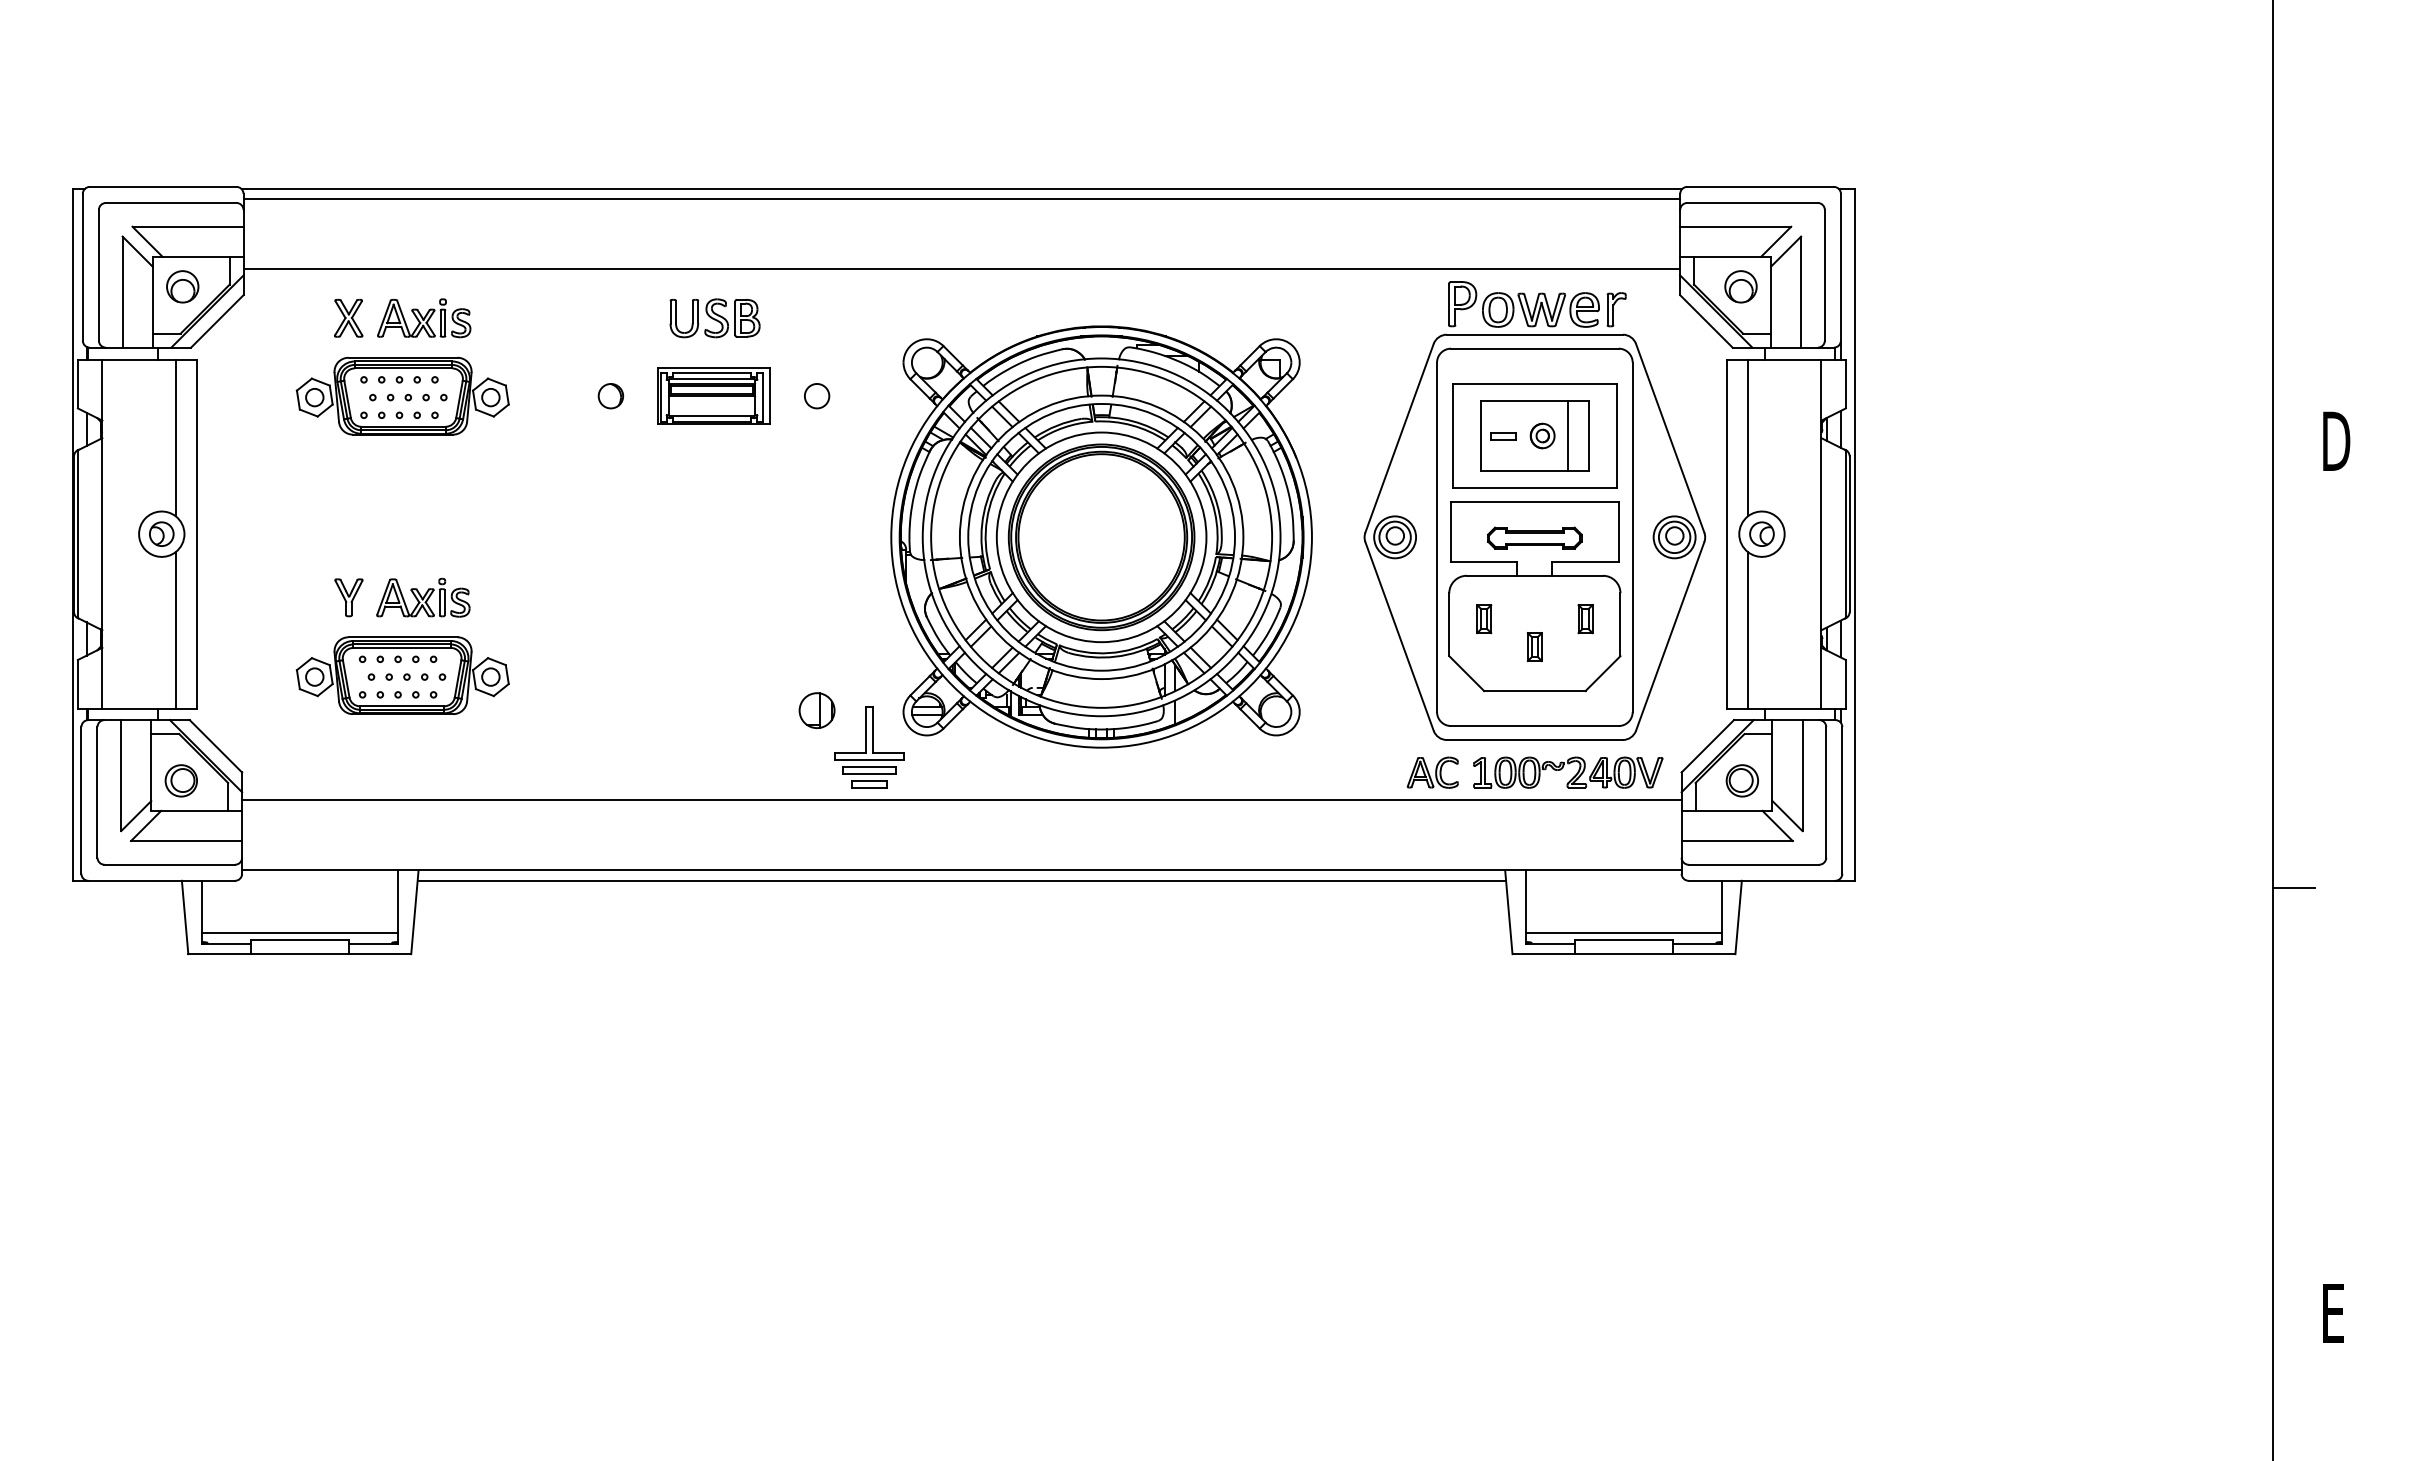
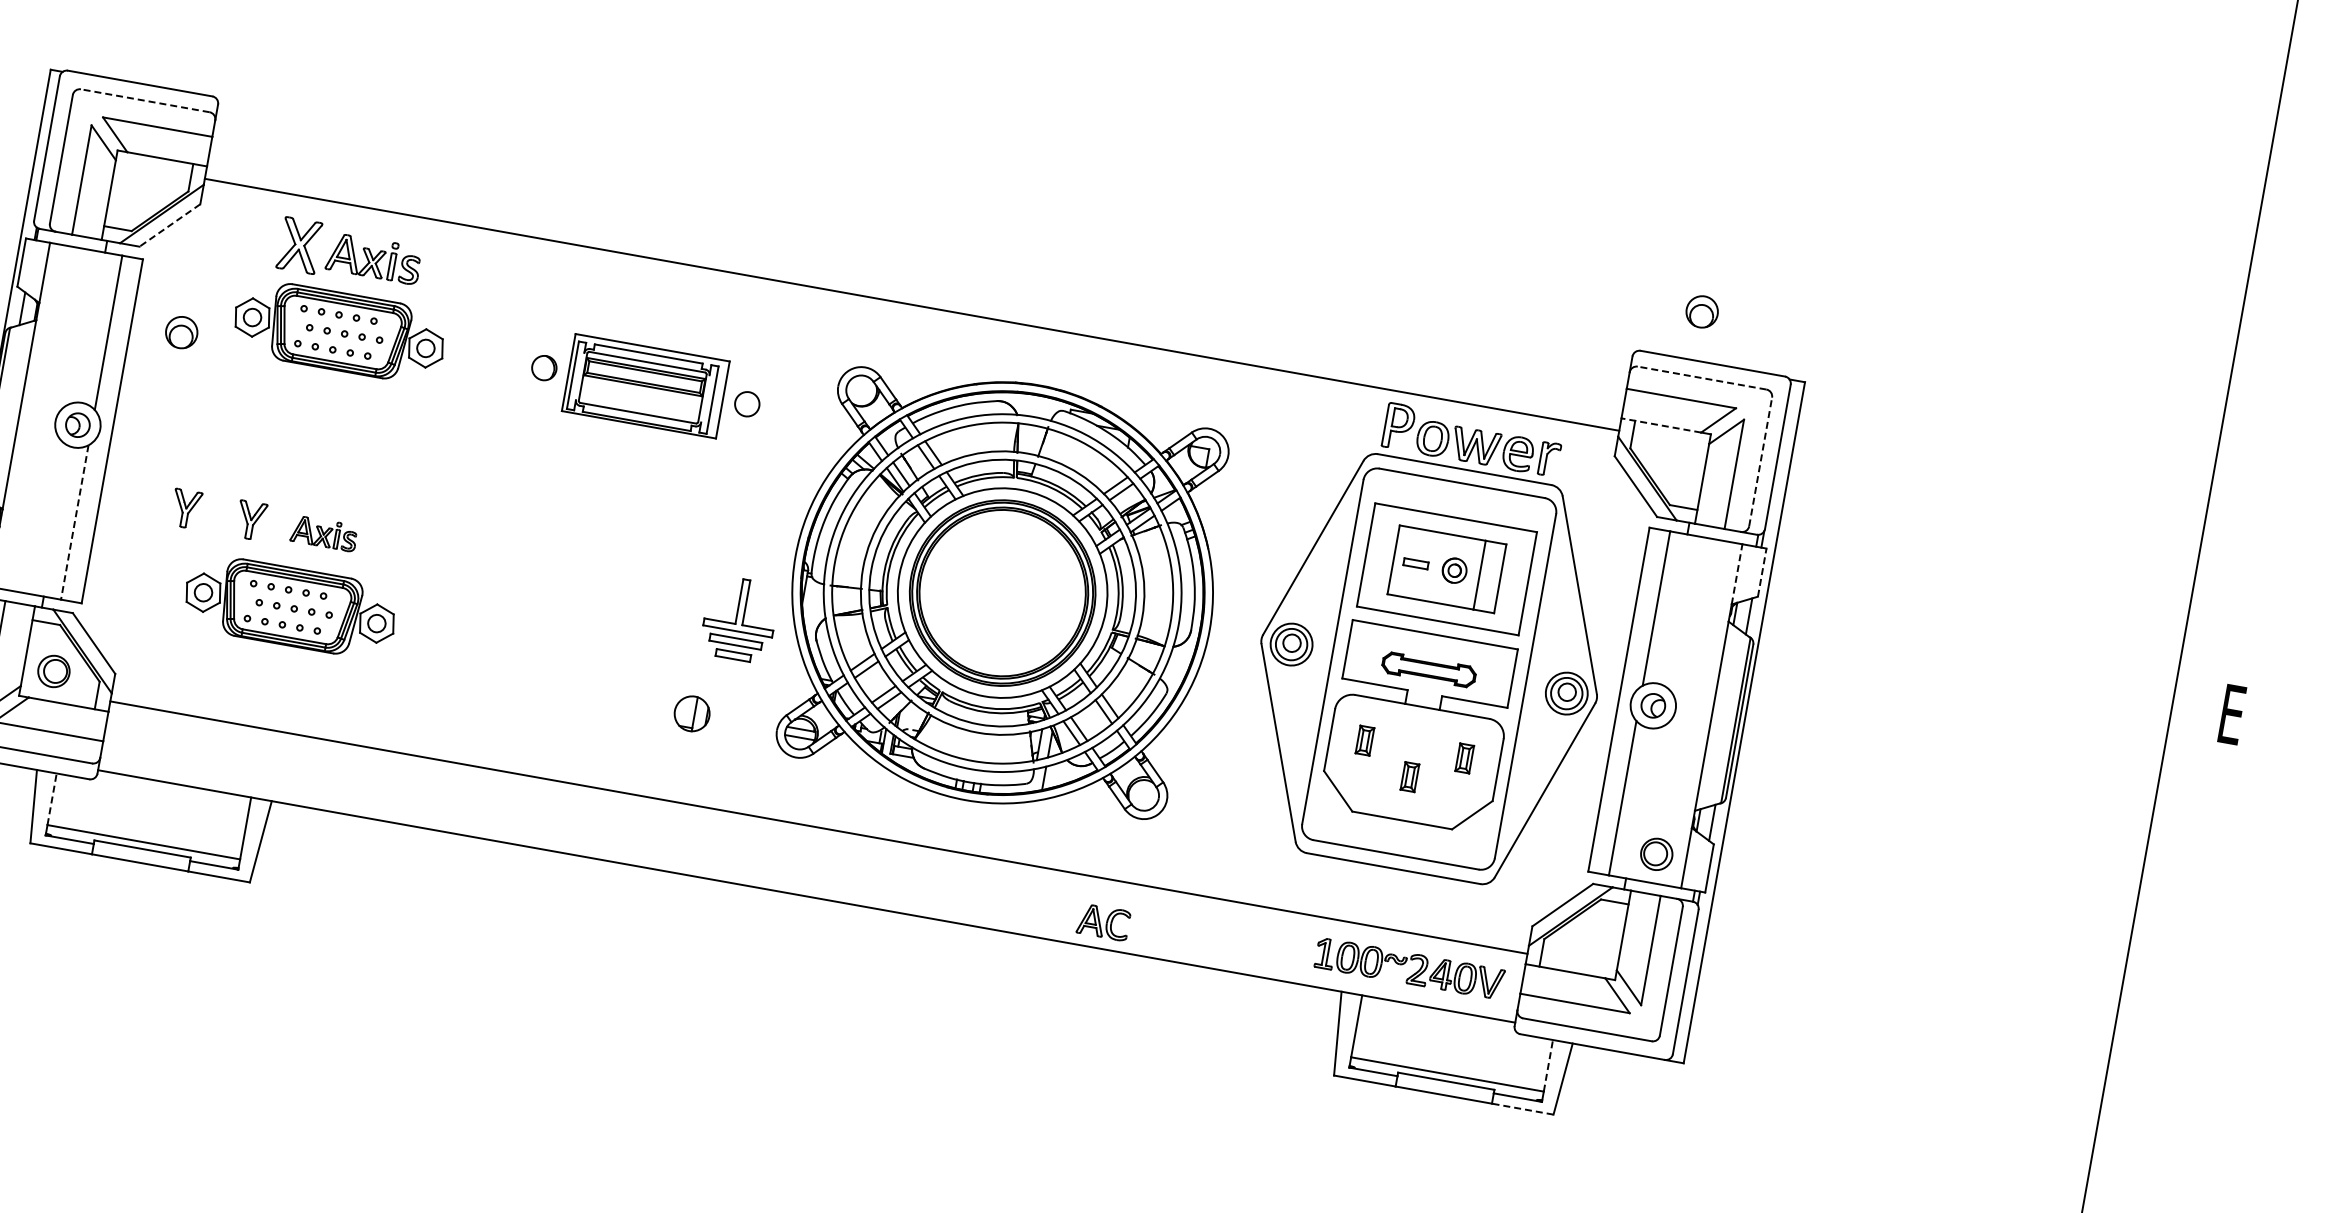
line: (961, 189) -> (925, 226), removed
line: (961, 199) -> (923, 235), removed
line: (170, 203) -> (144, 101), solid -> dashed
line: (1752, 203) -> (1701, 378), solid -> dashed
line: (1720, 256) -> (1661, 425), solid -> dashed
line: (1824, 274) -> (1760, 461), solid -> dashed
part: (182, 286) -> (181, 332), moved
part: (1740, 286) -> (1701, 311), moved
part: (348, 317) -> (299, 244), size x1.4
part: (714, 318) -> (659, 309), removed
line: (216, 321) -> (169, 225), solid -> dashed
line: (1845, 383) -> (1761, 572), solid -> dashed
line: (1821, 390) -> (1737, 574), solid -> dashed
part: (713, 395) -> (645, 385), size x1.4
text: (2336, 440) -> (2235, 714), D -> E
part: (282, 597) -> (185, 508), added
part: (423, 597) -> (324, 533), size x0.7
line: (175, 631) -> (74, 523), solid -> dashed
part: (869, 747) -> (739, 619), moved
part: (1563, 768) -> (1405, 963), moved
part: (1432, 772) -> (1103, 922), moved
part: (1741, 780) -> (1655, 853), moved
line: (961, 880) -> (804, 906), removed
line: (2293, 888) -> (2114, 1147), removed
line: (201, 906) -> (51, 798), solid -> dashed
line: (1721, 906) -> (1548, 1065), solid -> dashed
line: (1703, 954) -> (1522, 1109), solid -> dashed

